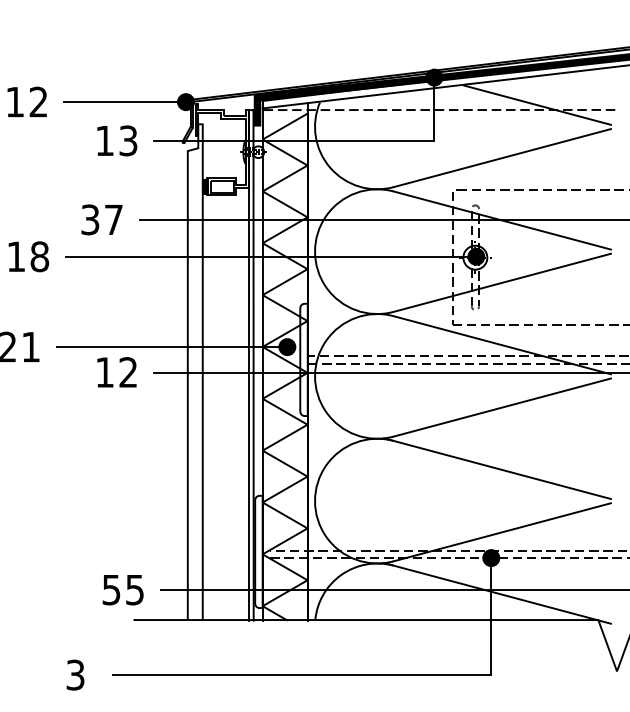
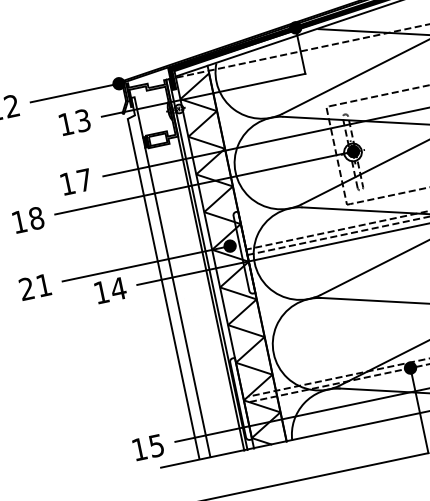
text: (90, 219) -> (67, 183), 37 -> 17
text: (128, 372) -> (118, 288), 12 -> 14
text: (111, 590) -> (139, 449), 55 -> 15

